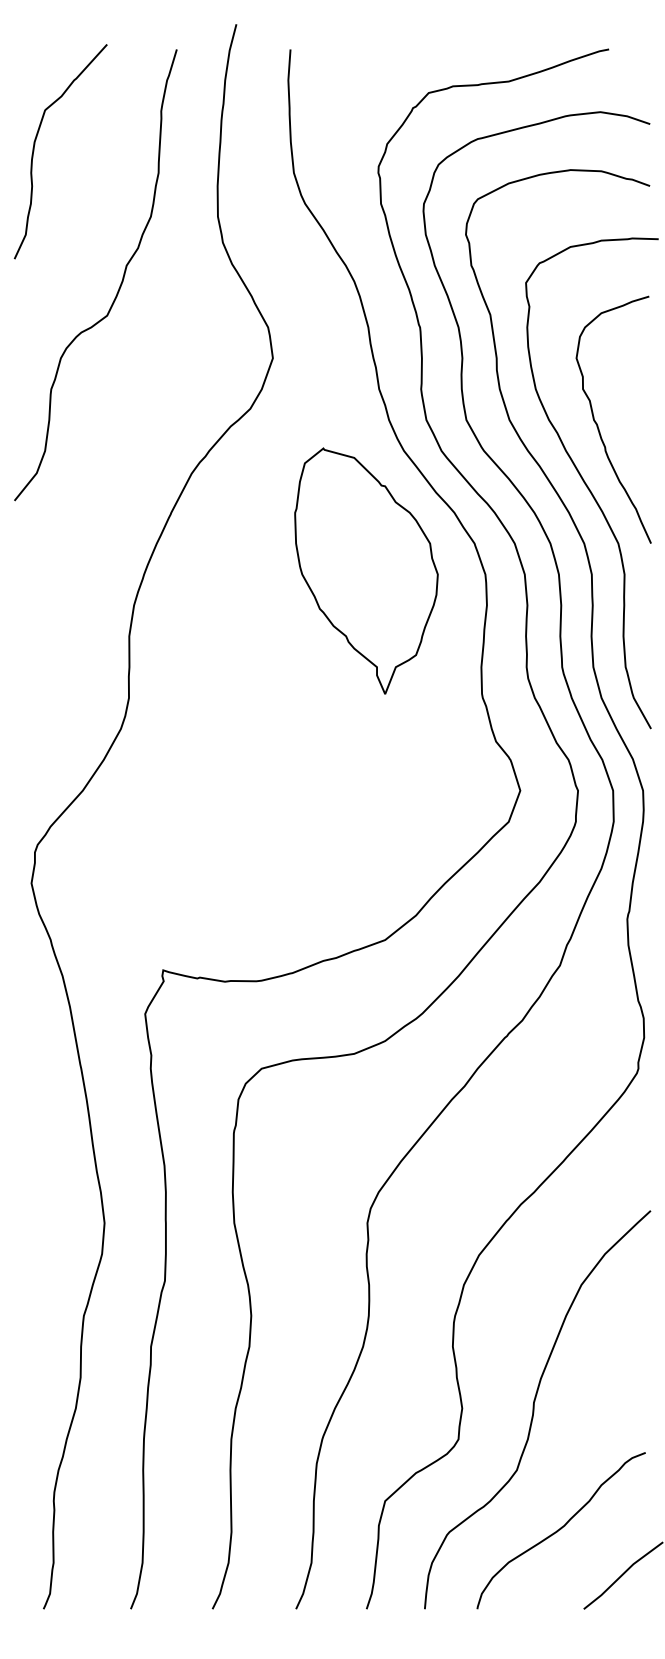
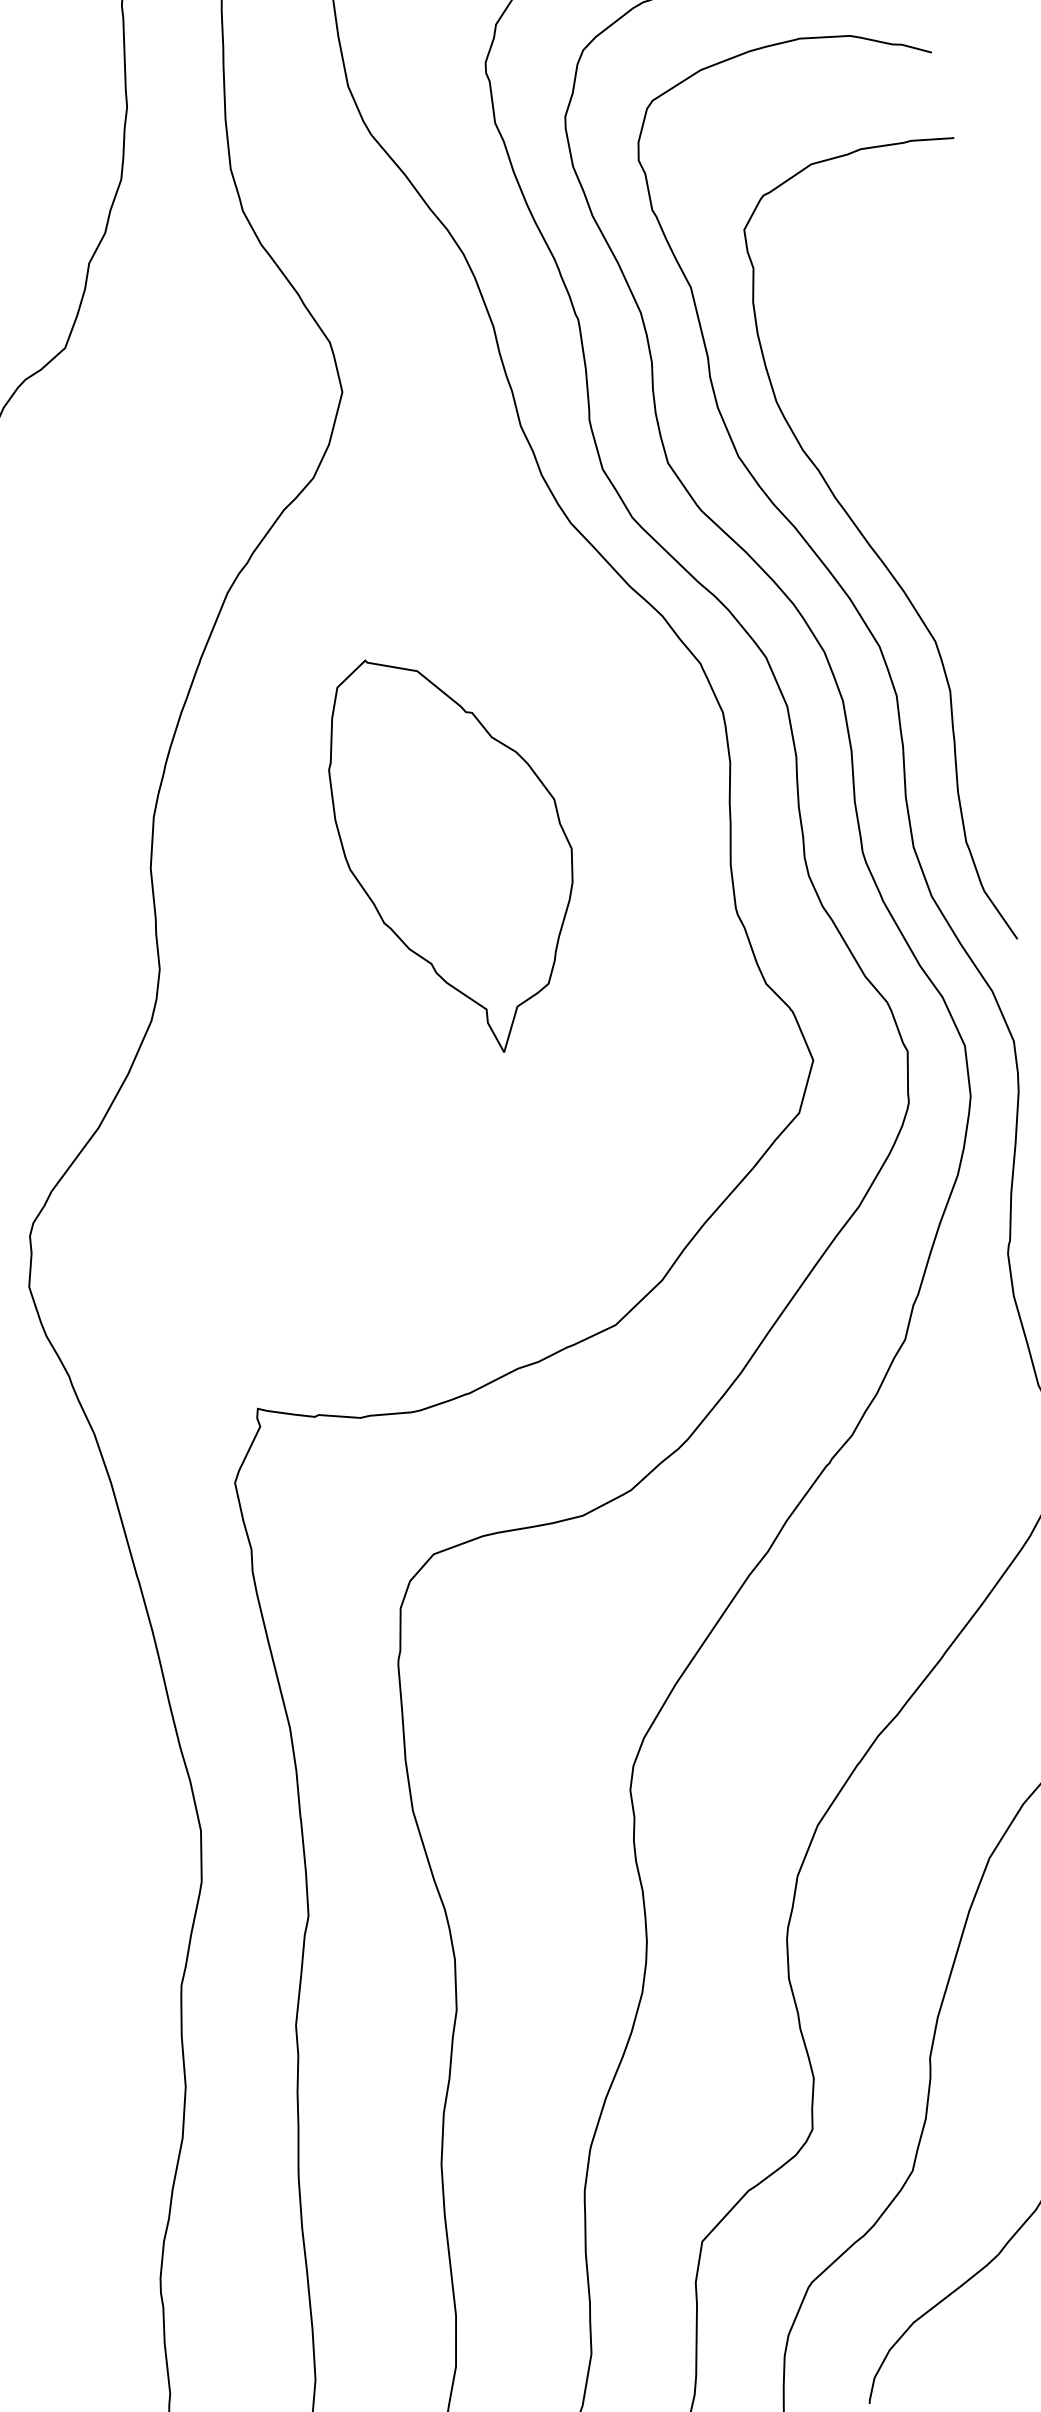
curve: (598, 425) -> (884, 451), removed
part: (366, 570) -> (454, 853), moved

